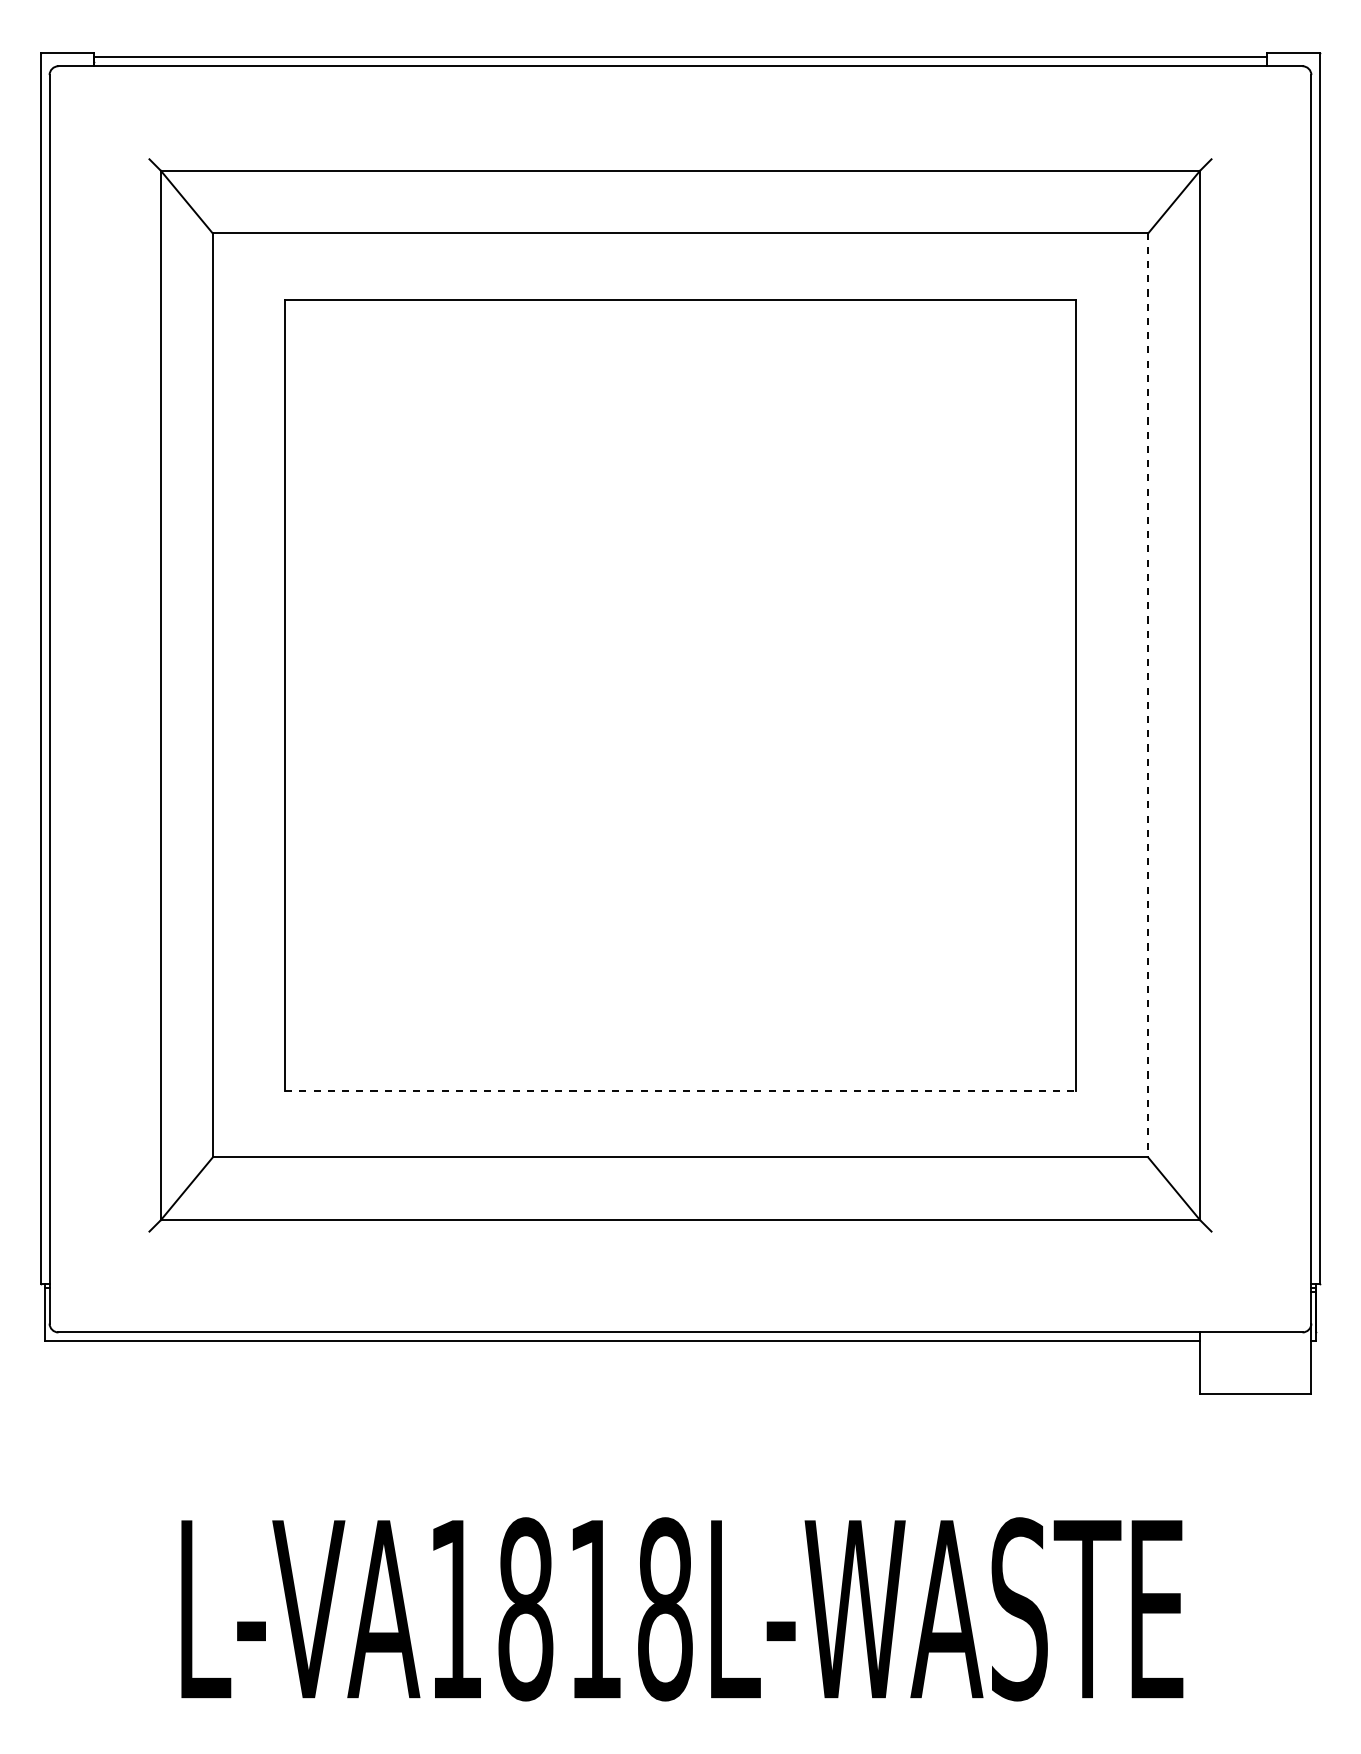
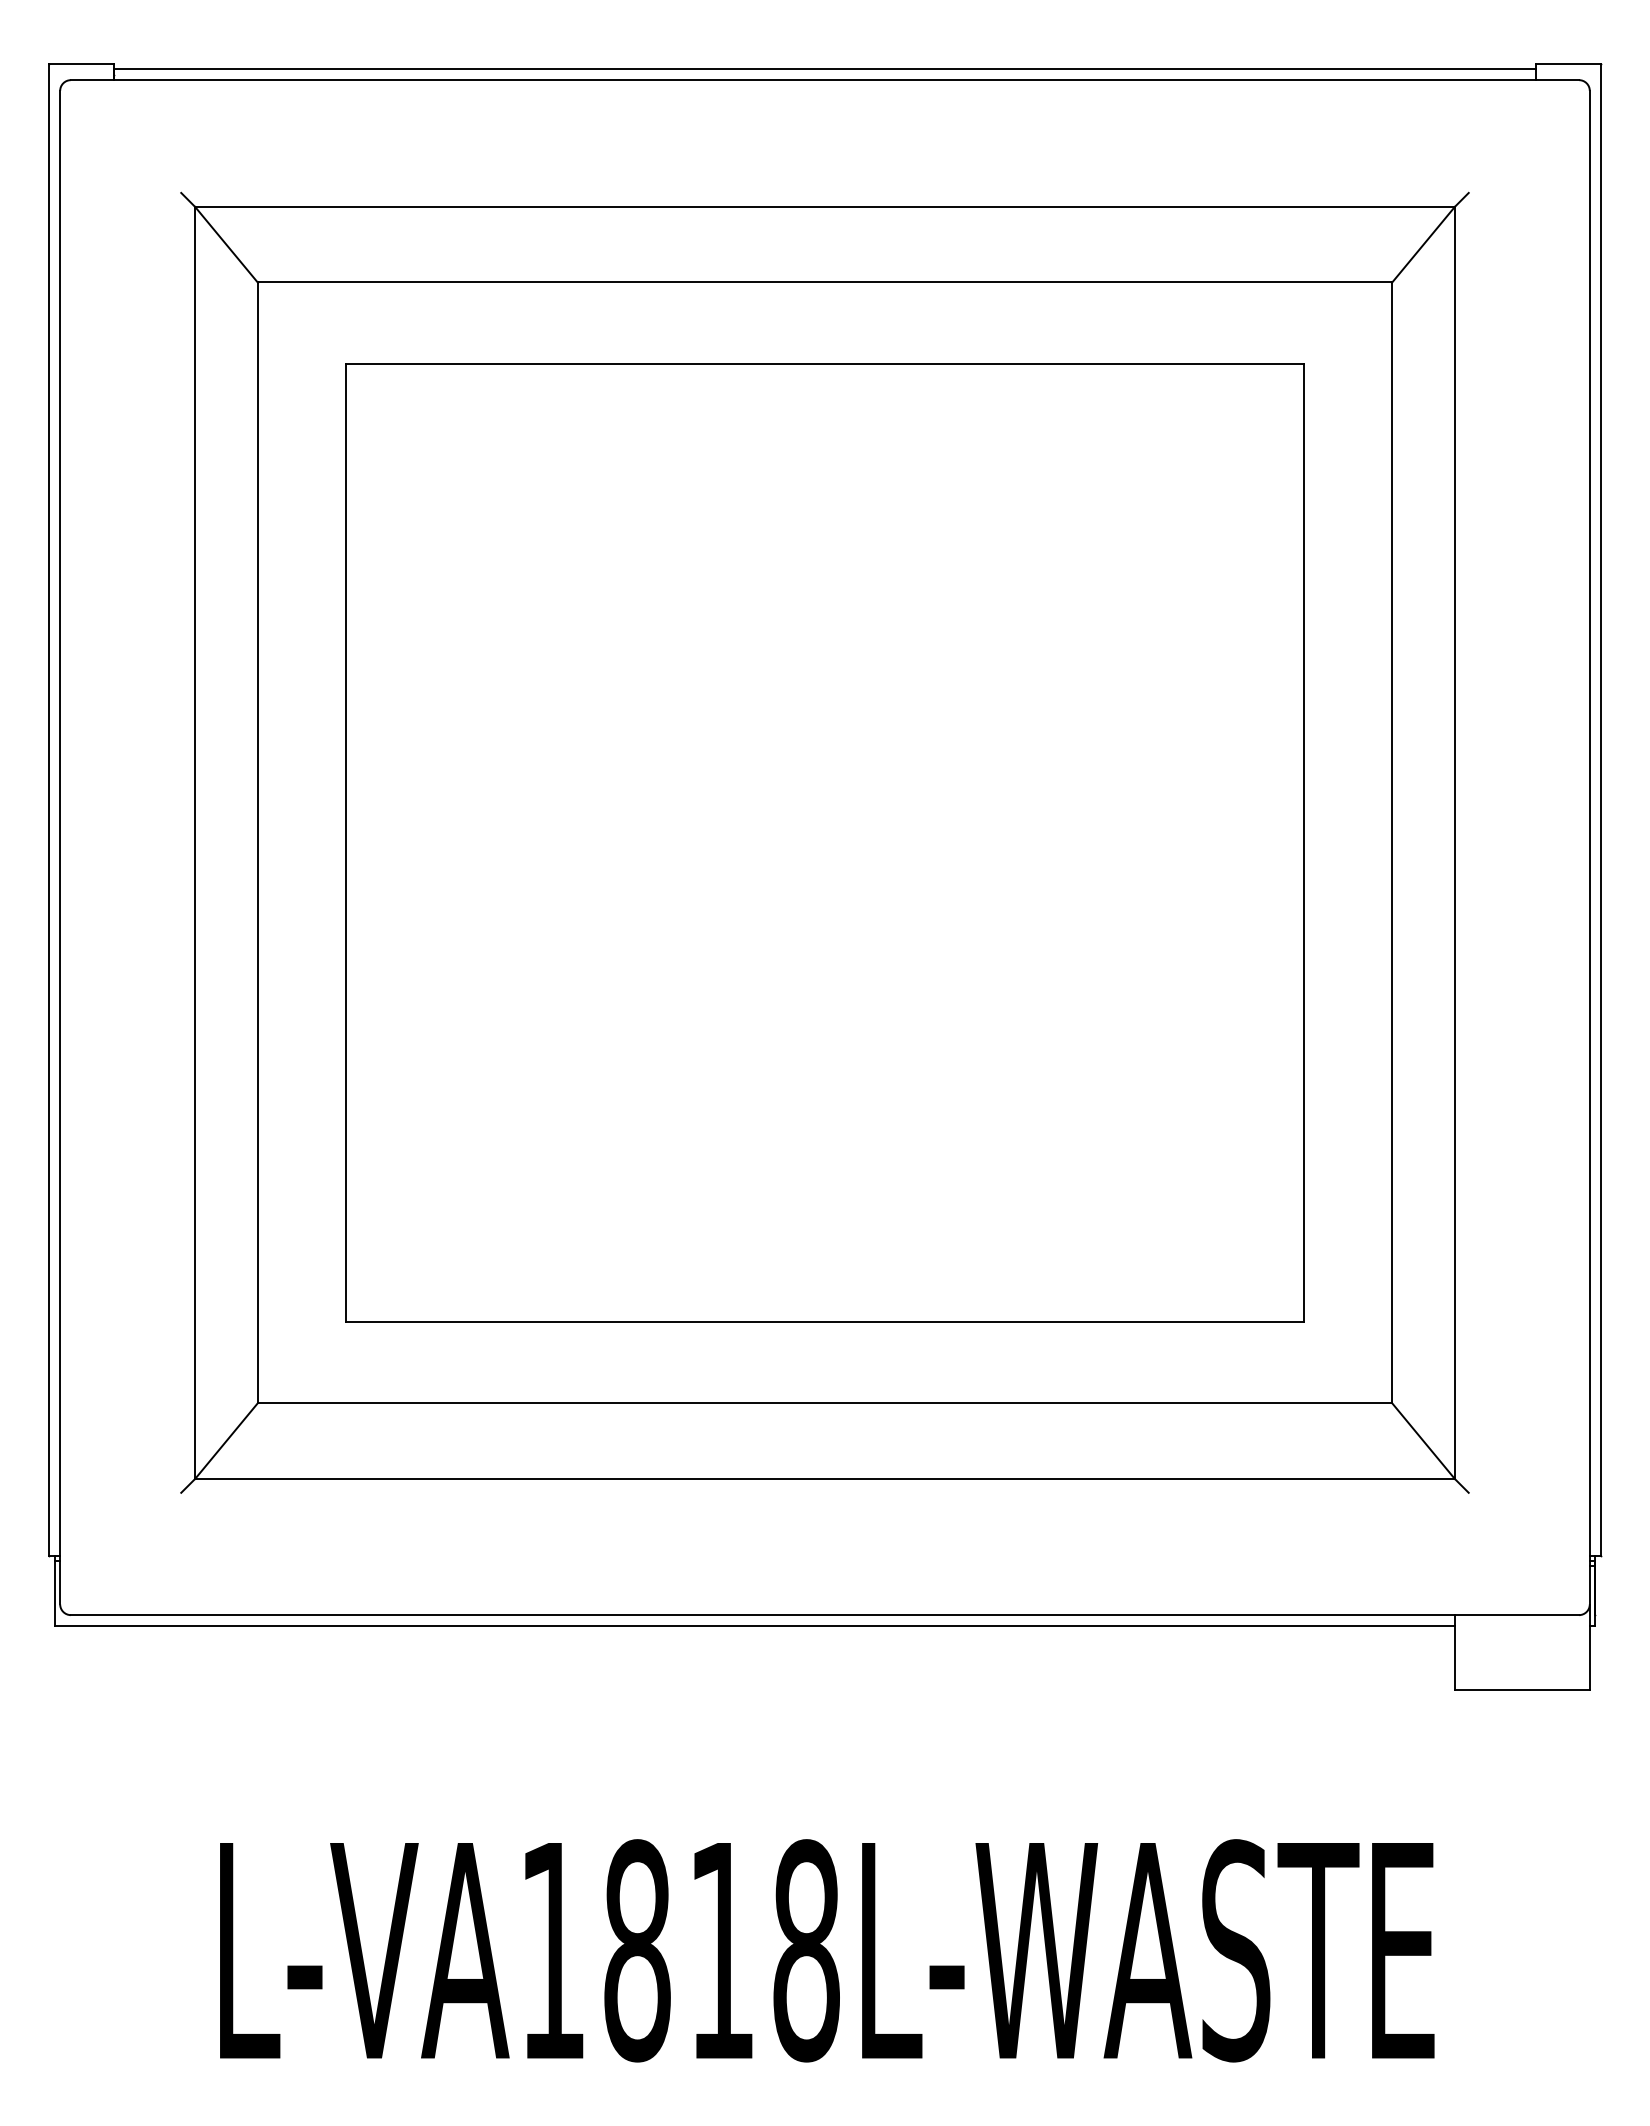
line: (1147, 695) -> (1391, 842), dashed -> solid
line: (680, 1091) -> (825, 1322), dashed -> solid

